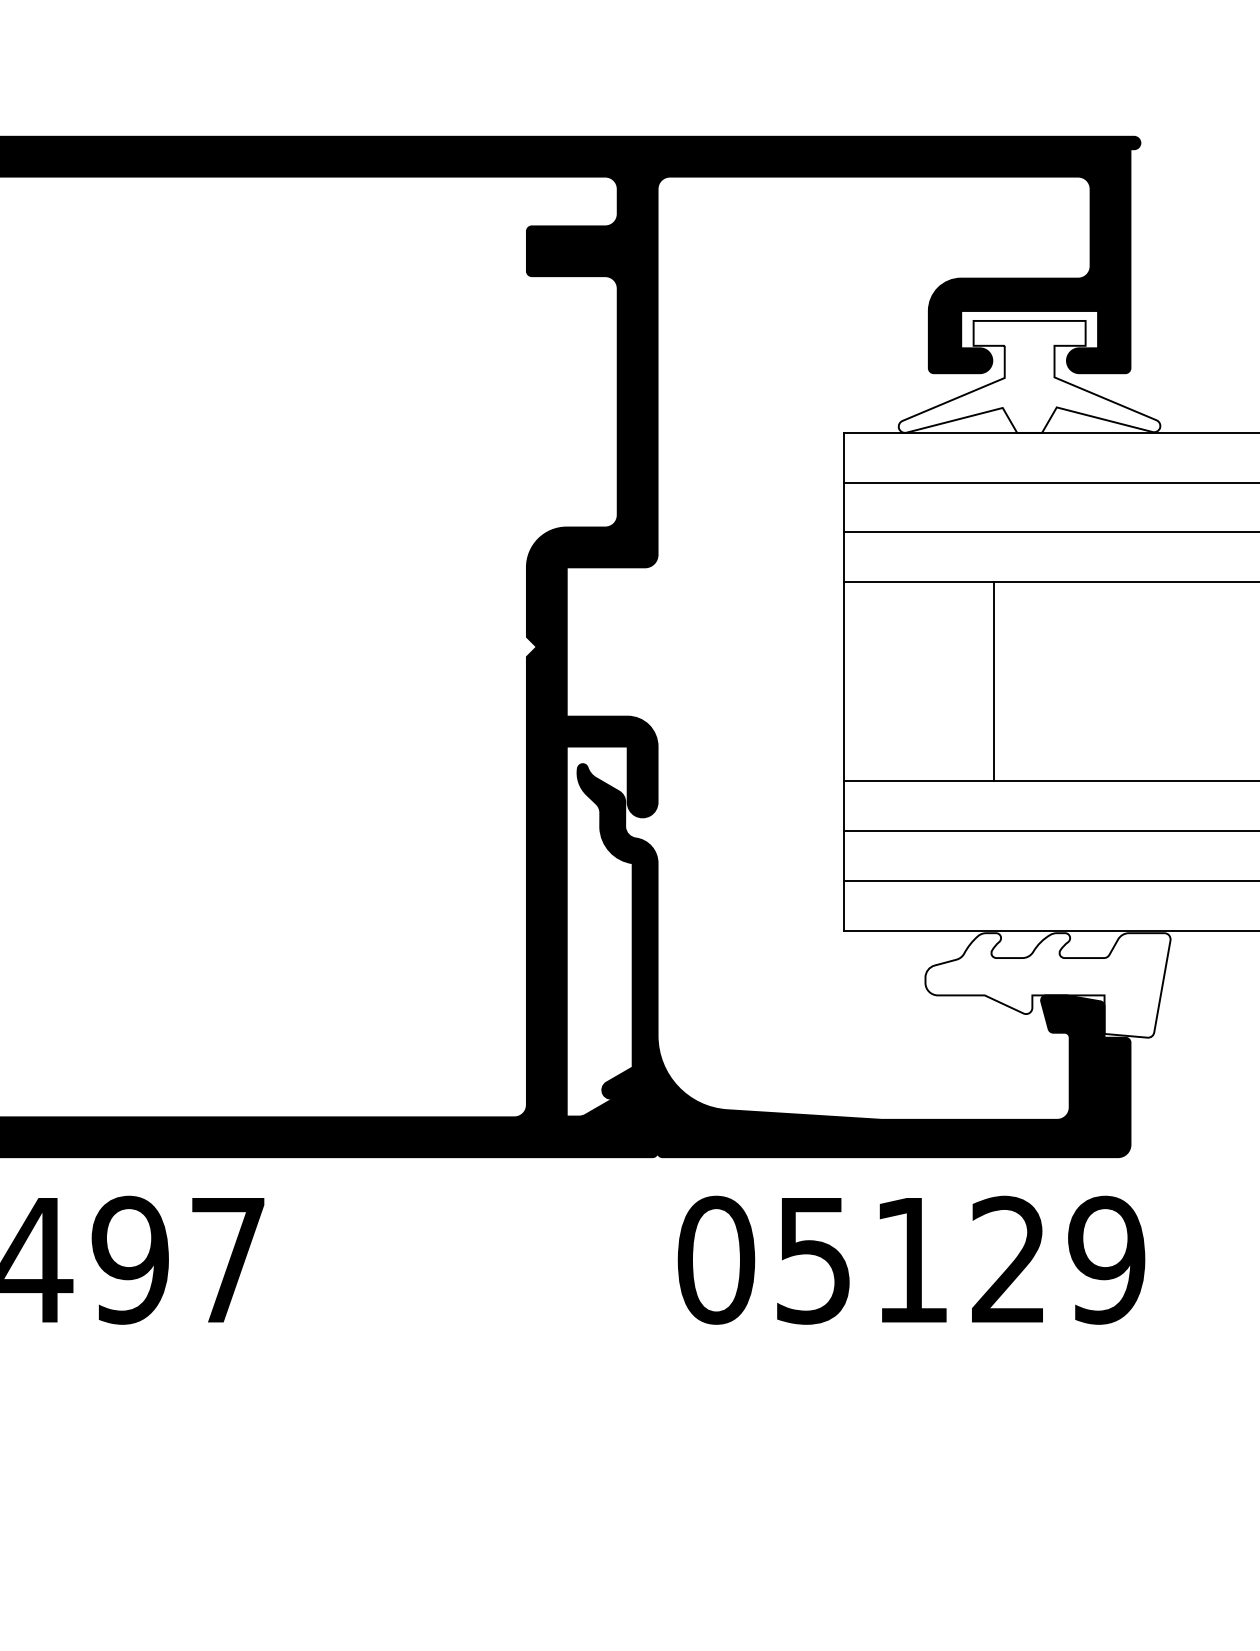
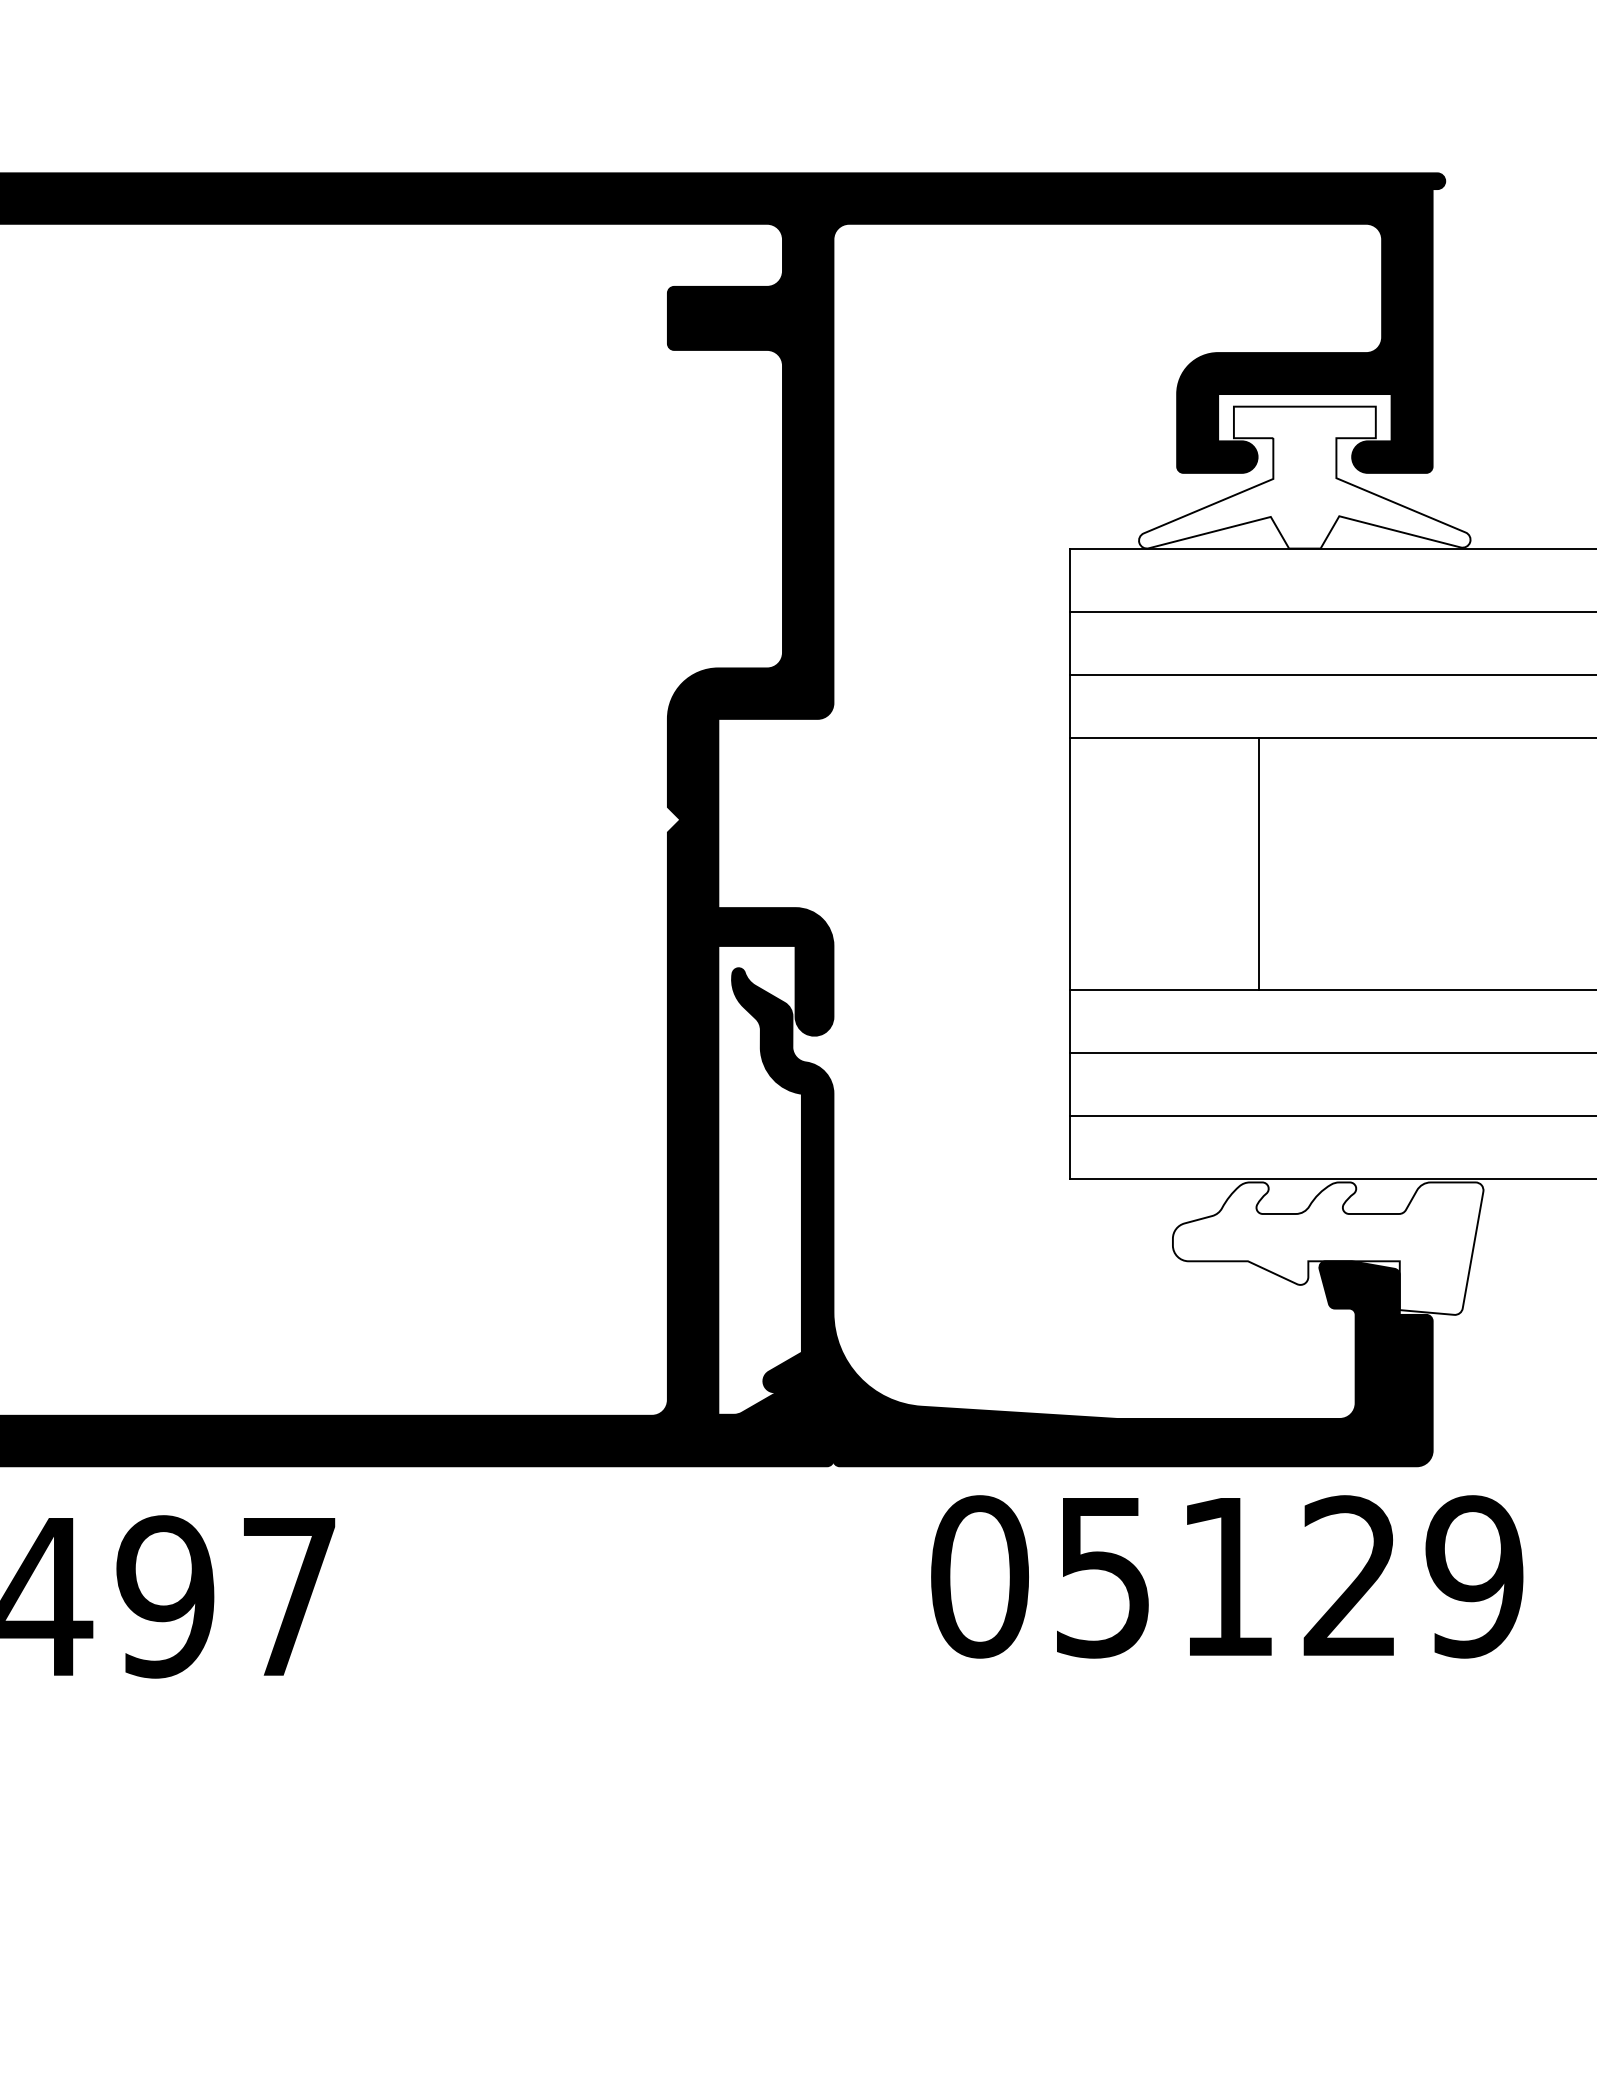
text: (911, 1259) -> (1227, 1576), moved

